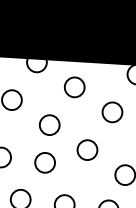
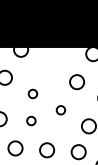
circle: (73, 86) -> (48, 65), removed
circle: (49, 124) -> (32, 93), size x0.6
circle: (86, 150) -> (60, 110), size x0.6
circle: (45, 162) -> (31, 120), size x0.6

